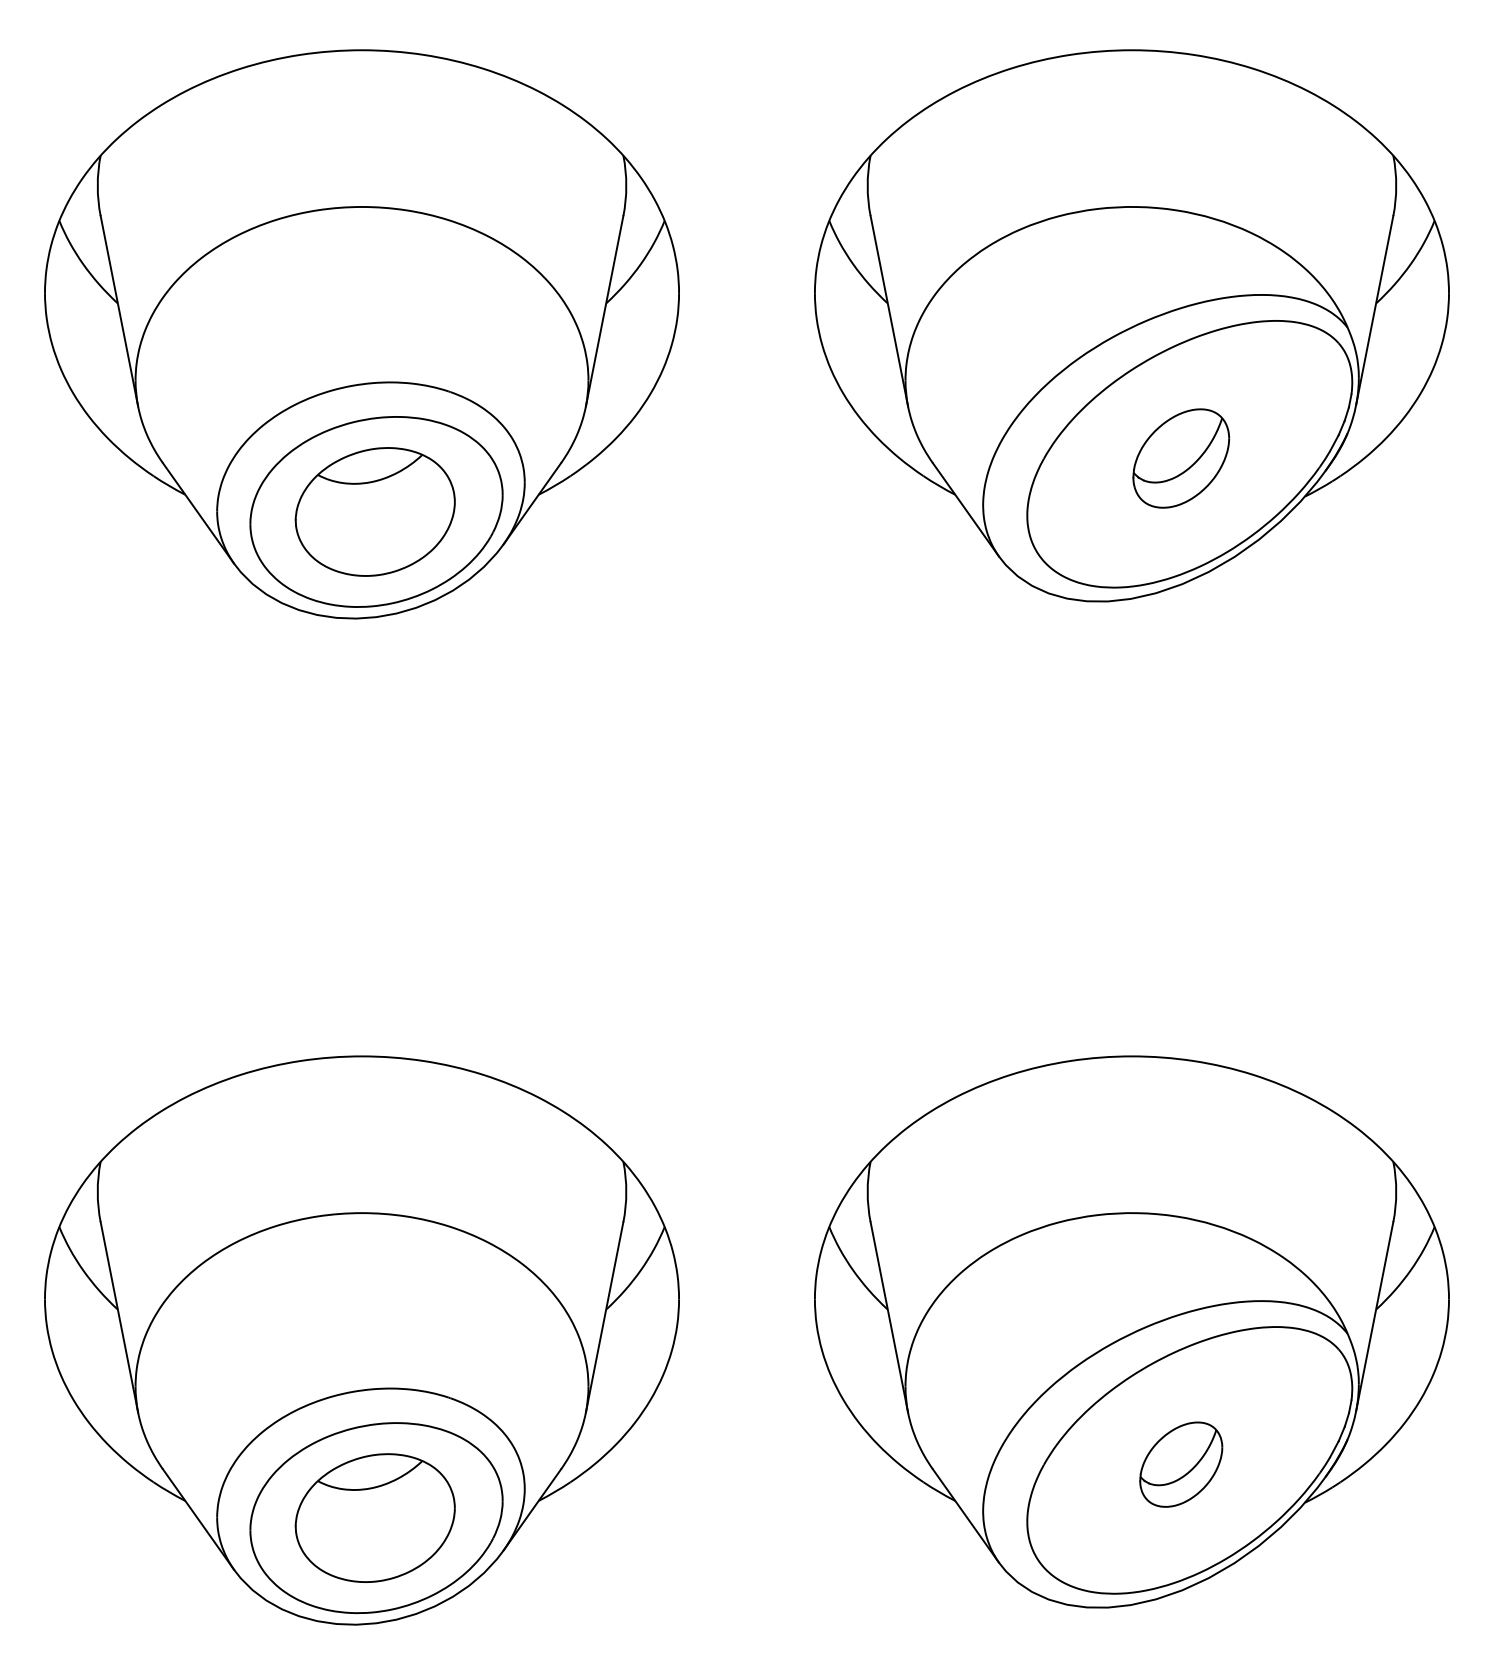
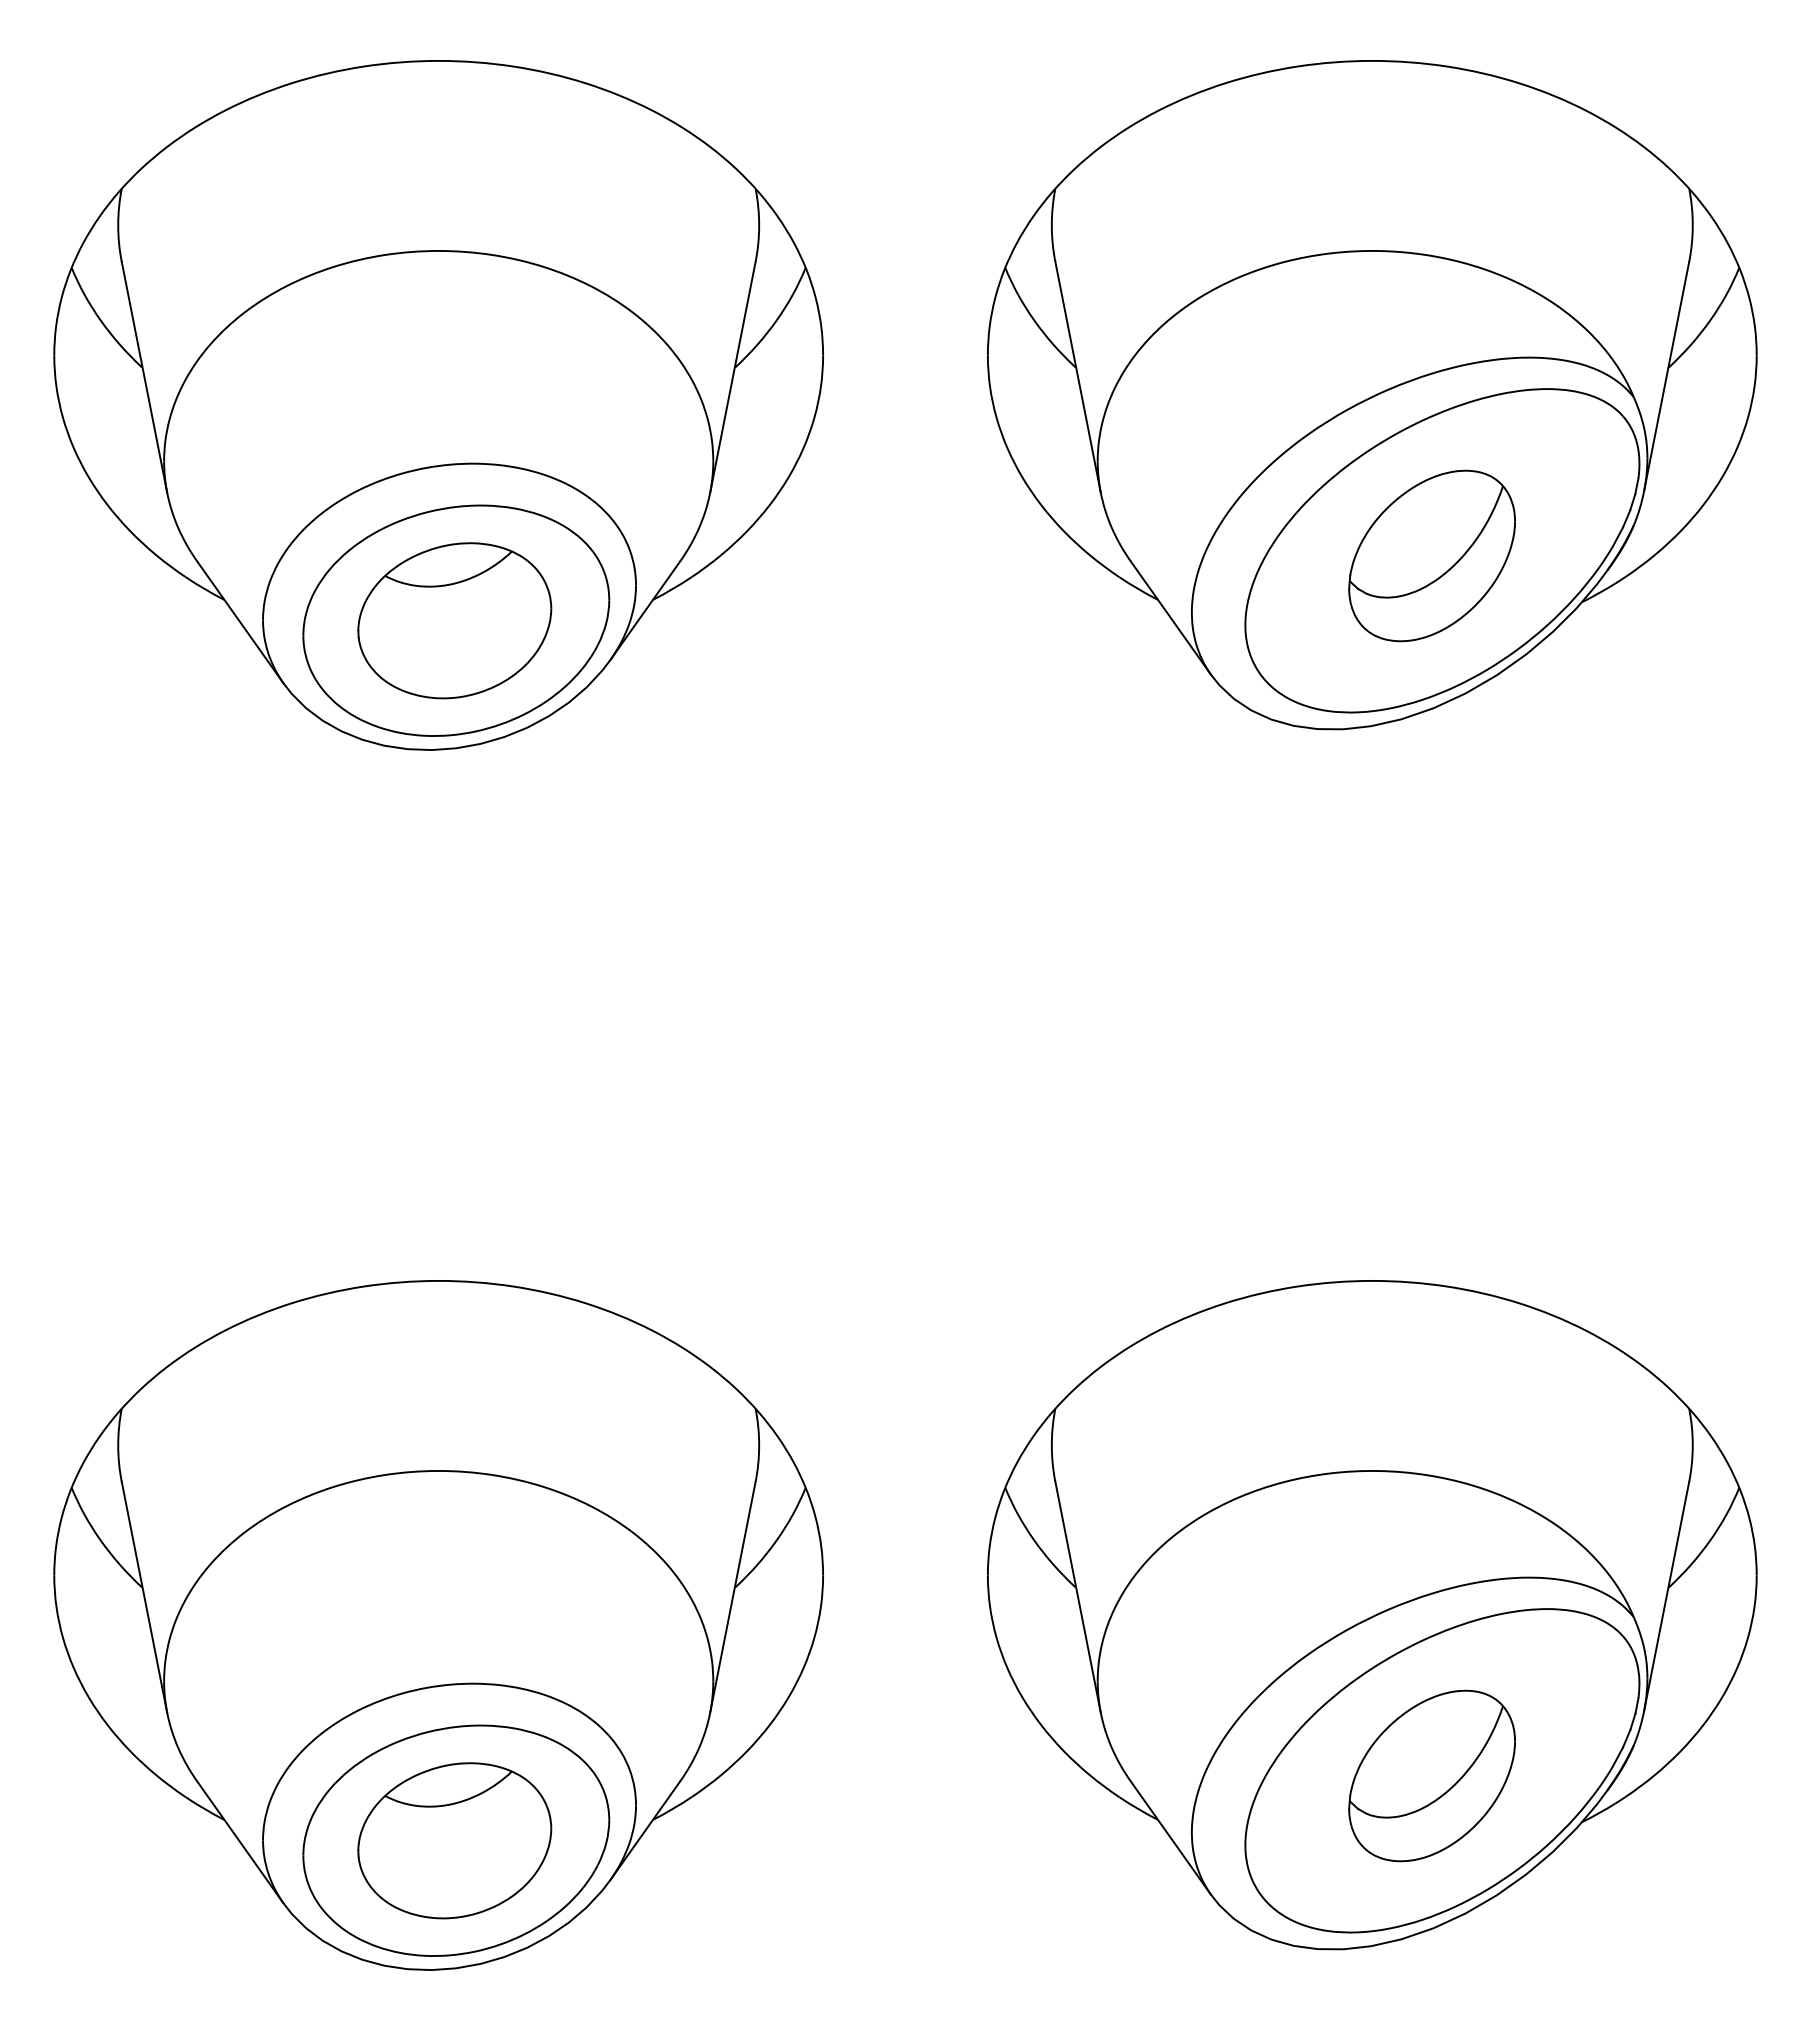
part: (1180, 458) -> (1431, 555), size x1.43
part: (1180, 1464) -> (1431, 1775), size x1.67

